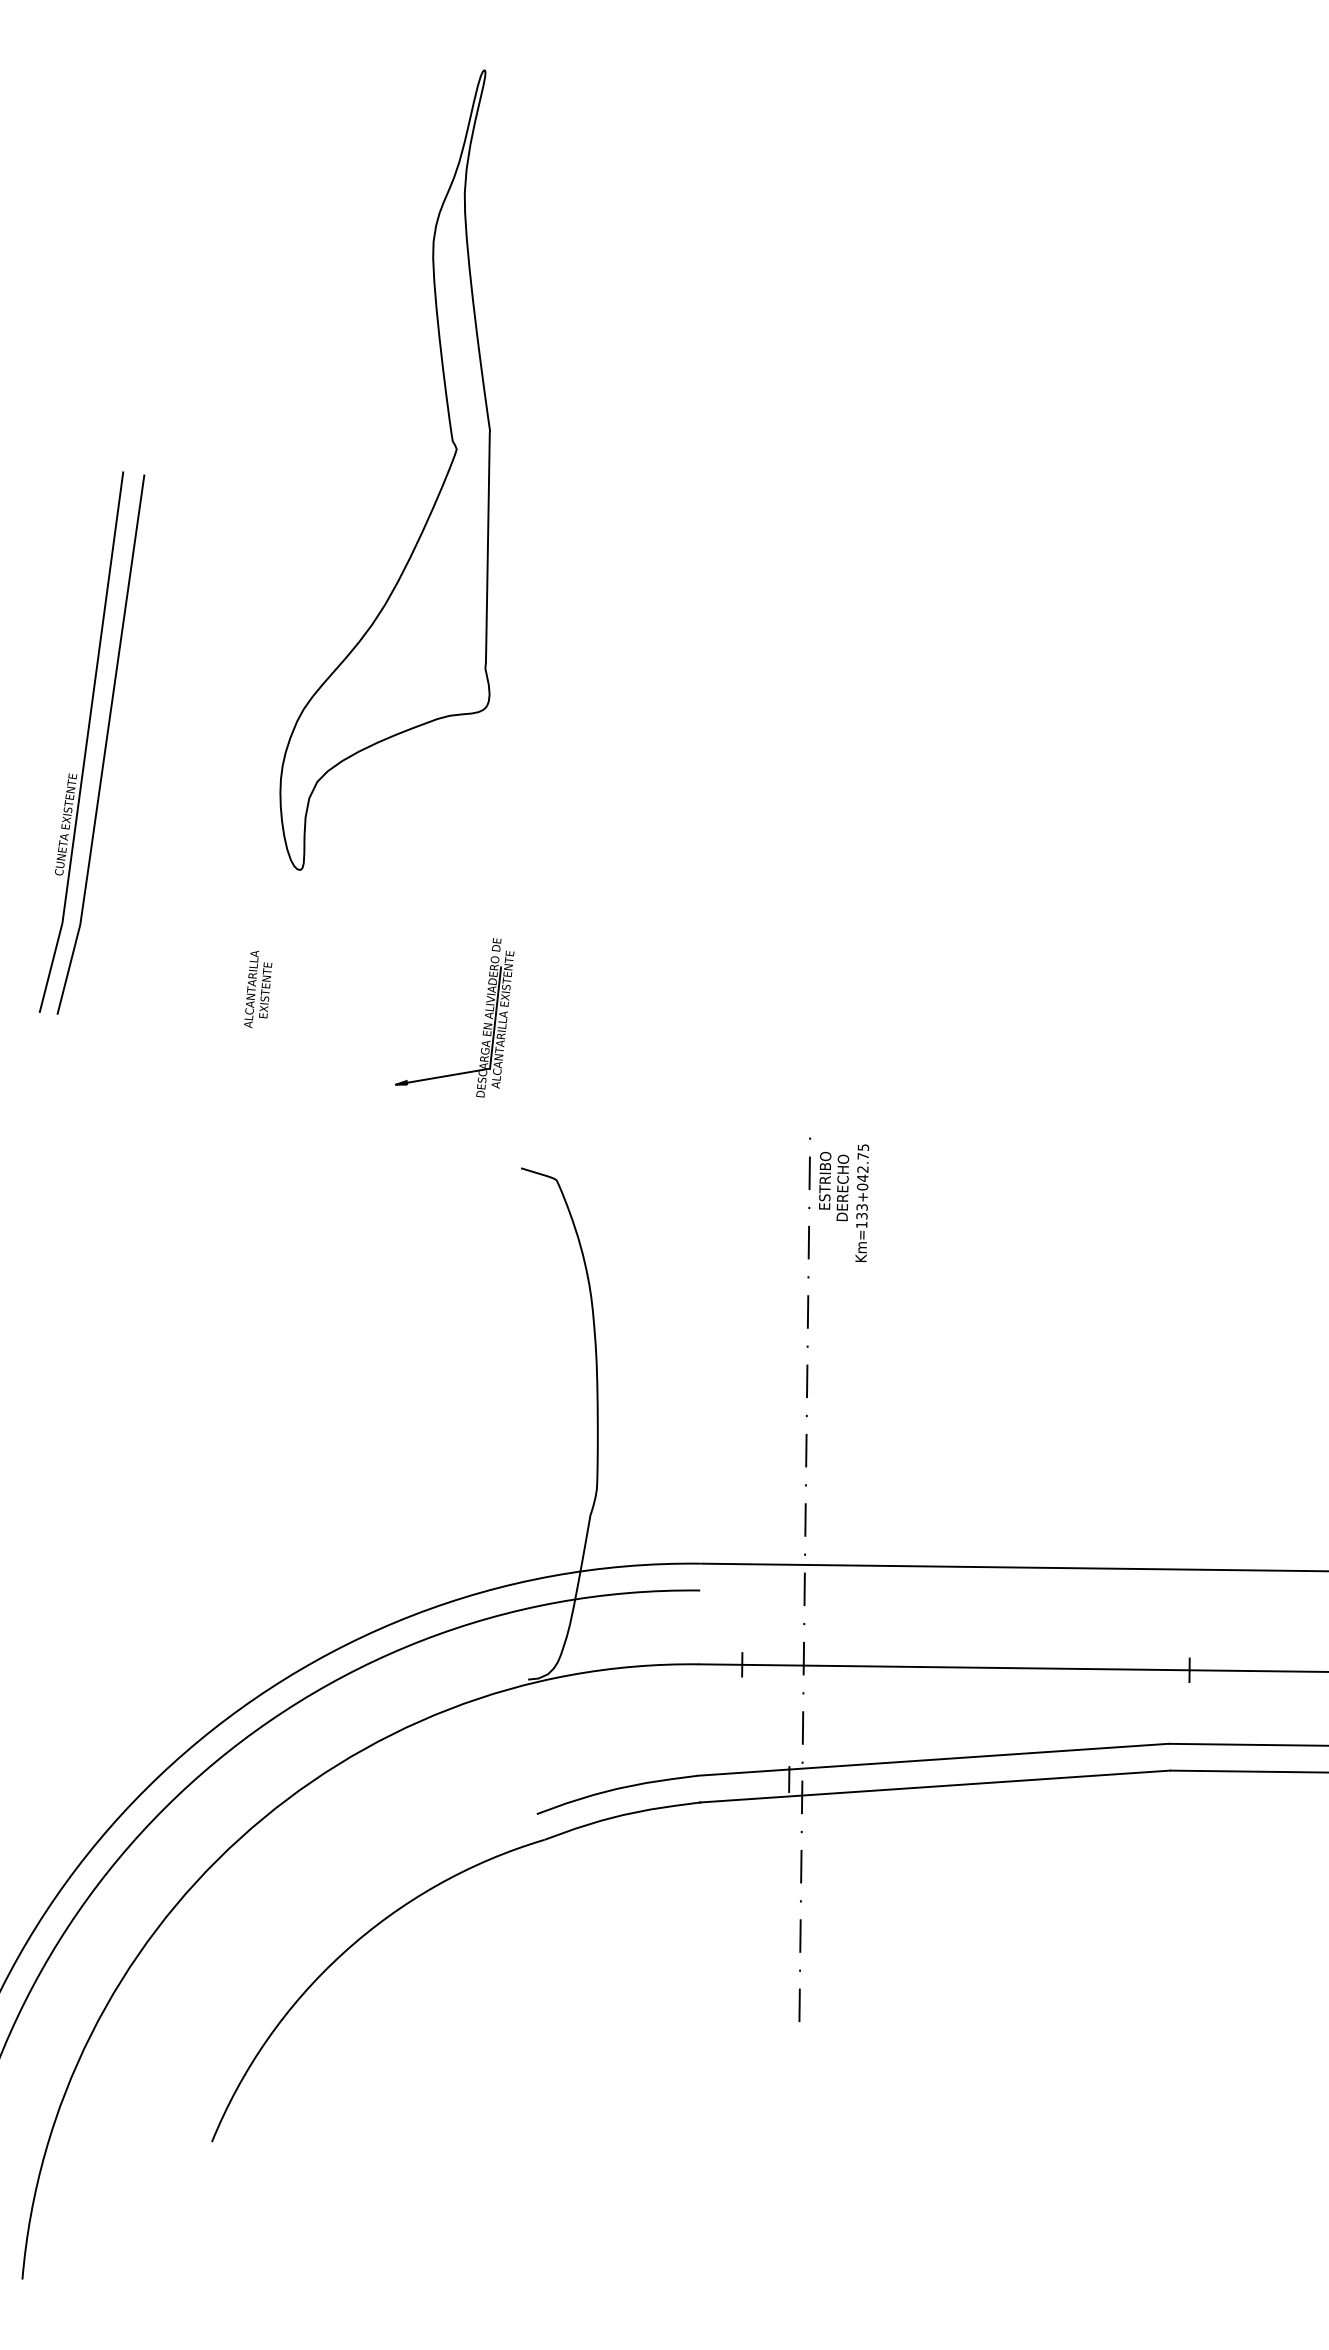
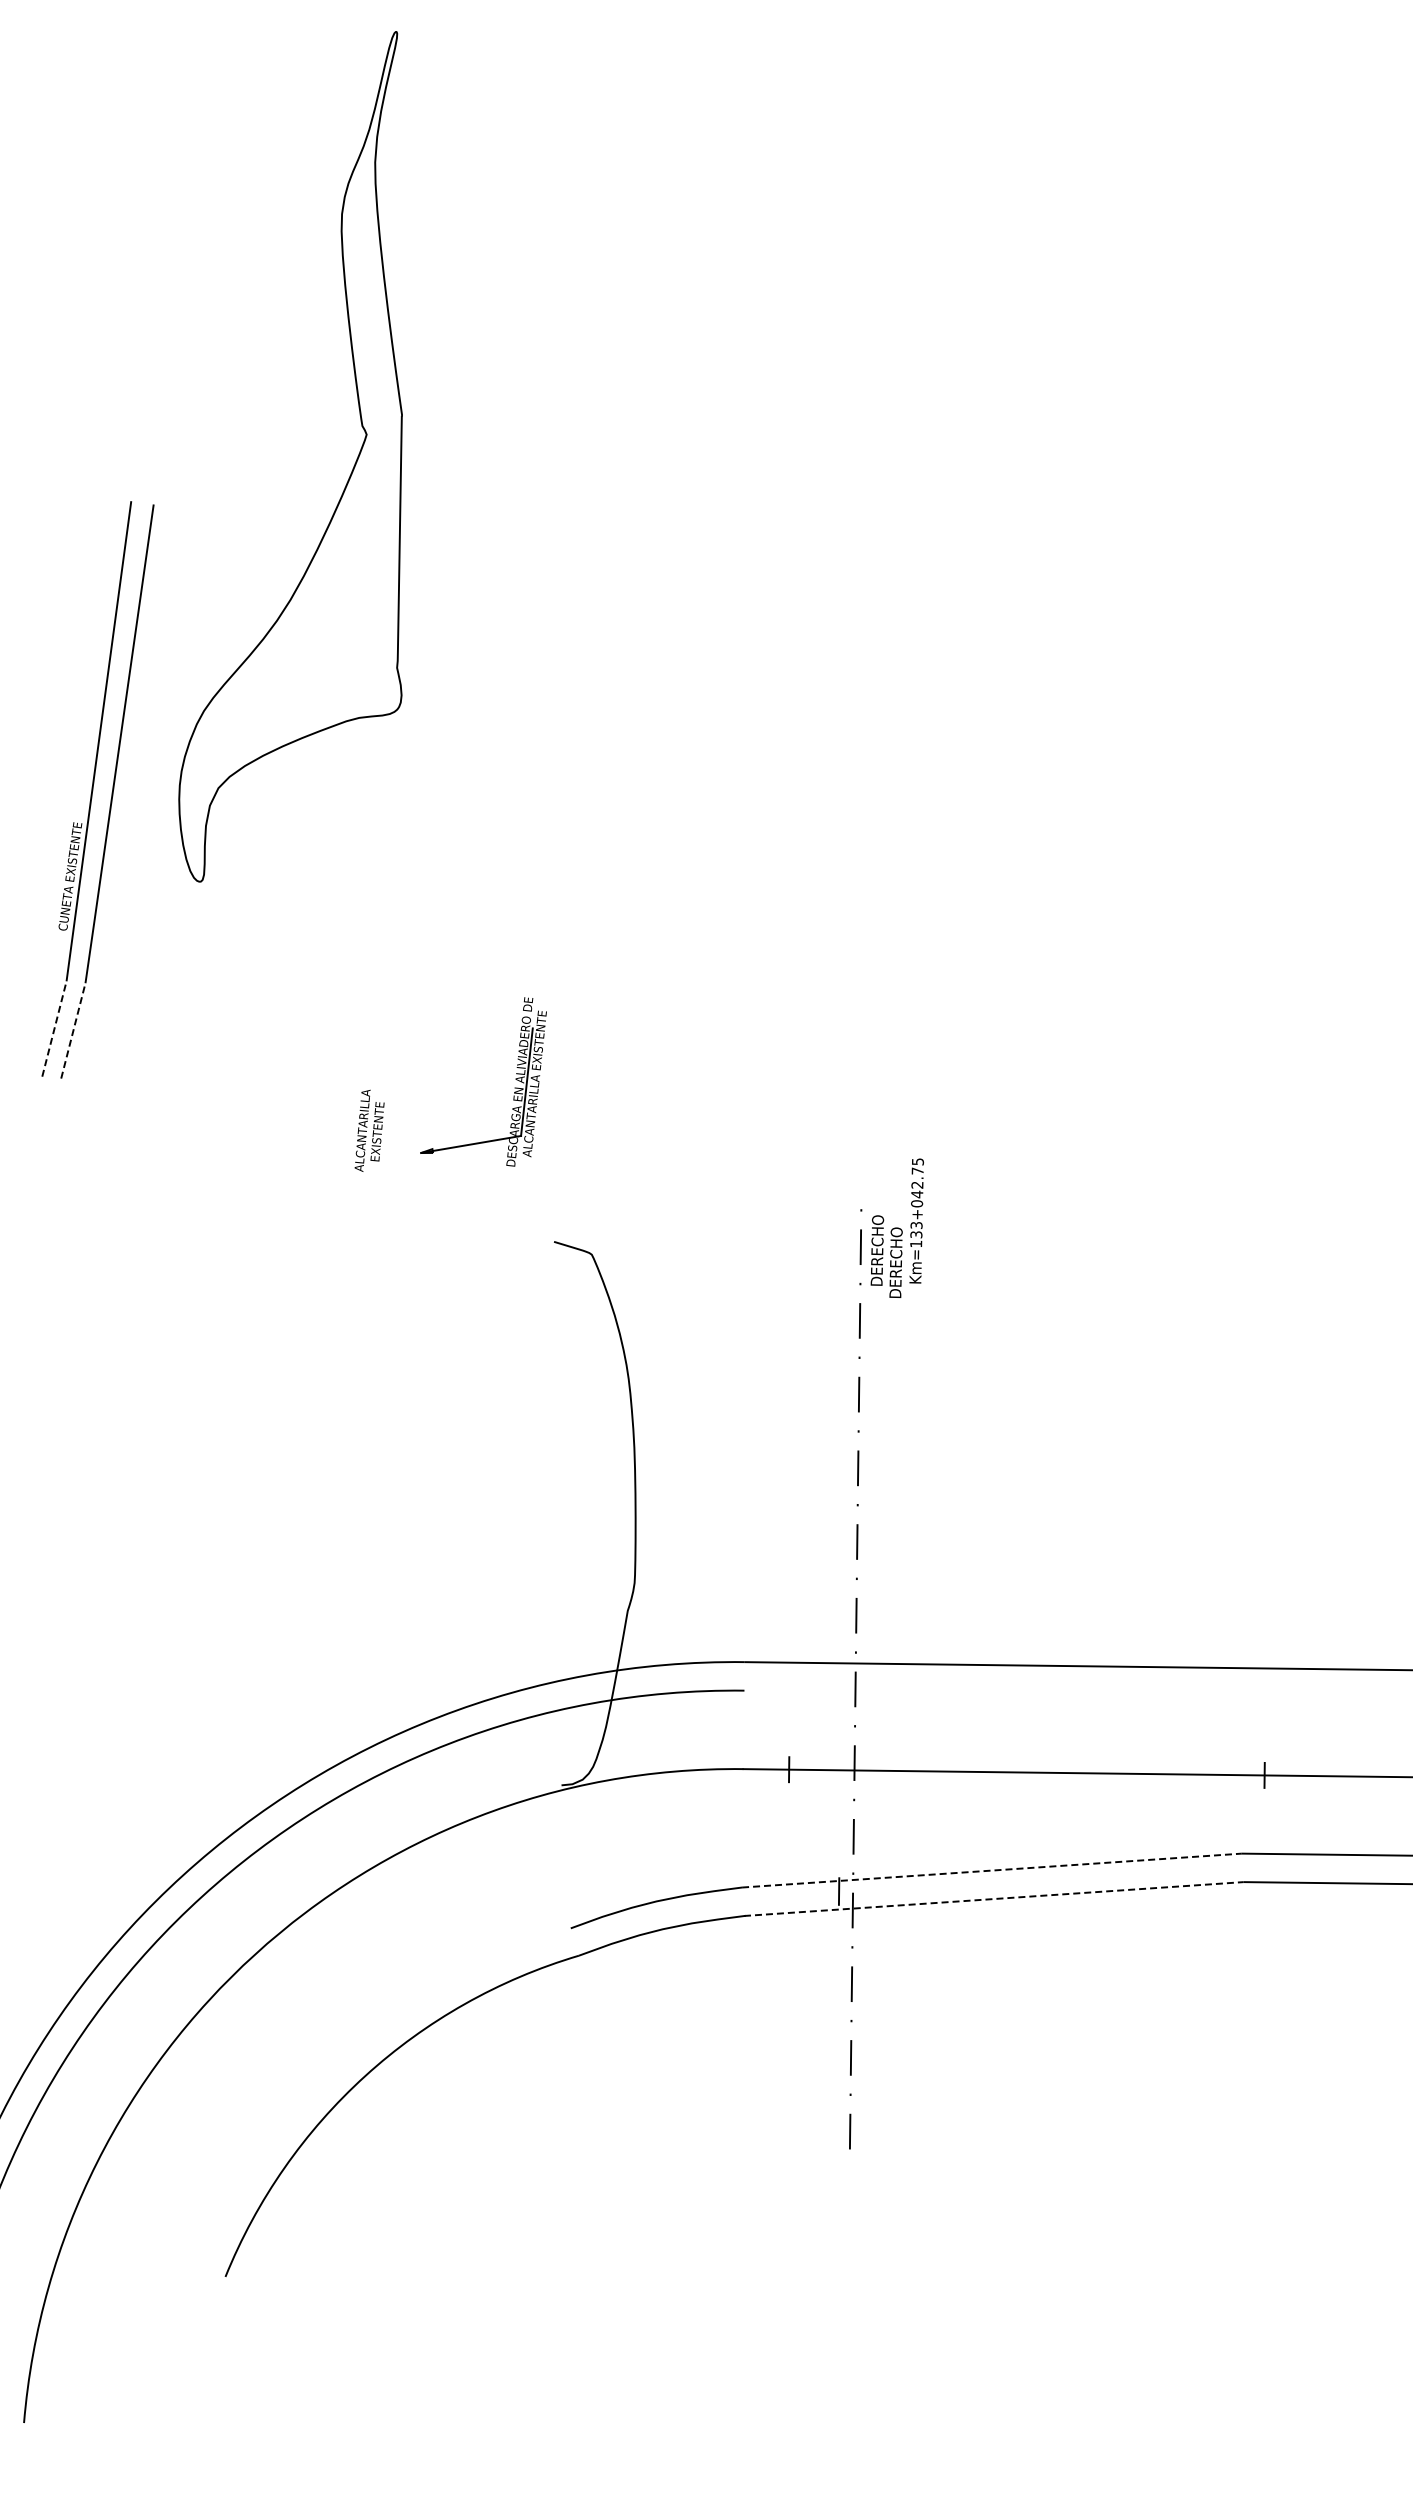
part: (437, 494) -> (346, 482), moved
line: (51, 967) -> (54, 1028), solid -> dashed
line: (68, 969) -> (73, 1030), solid -> dashed
text: (258, 989) -> (369, 1130), moved
text: (825, 1175) -> (877, 1249), ESTRIBO -> DERECHO
text: (862, 1202) -> (916, 1220), moved
line: (933, 1759) -> (992, 1870), solid -> dashed
line: (935, 1786) -> (994, 1899), solid -> dashed

